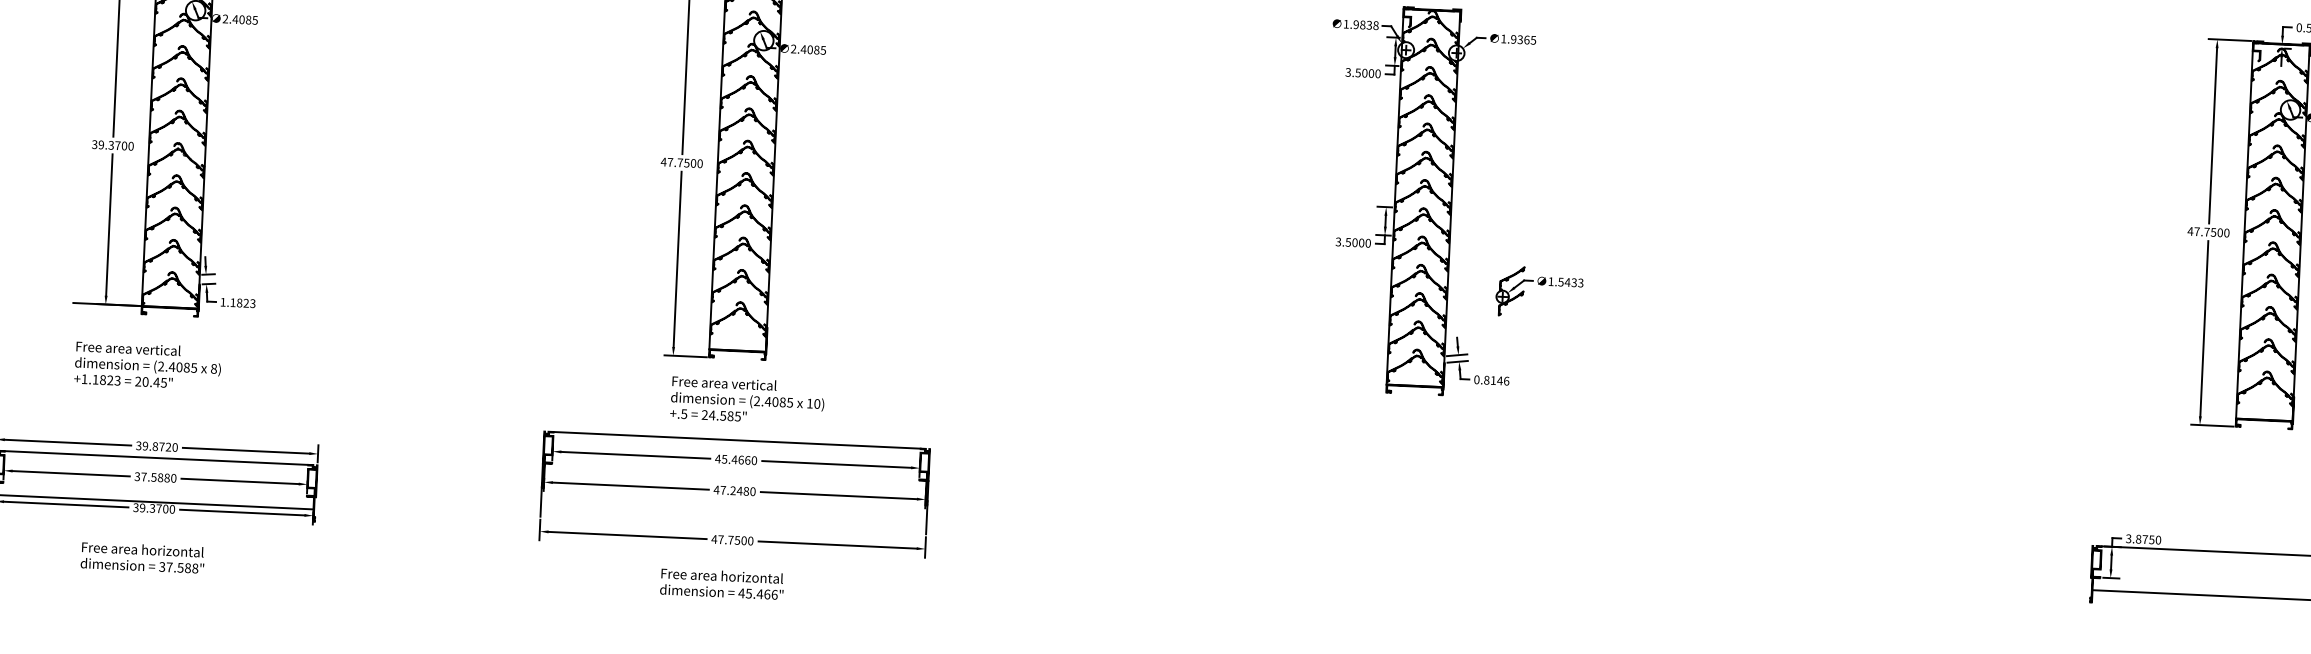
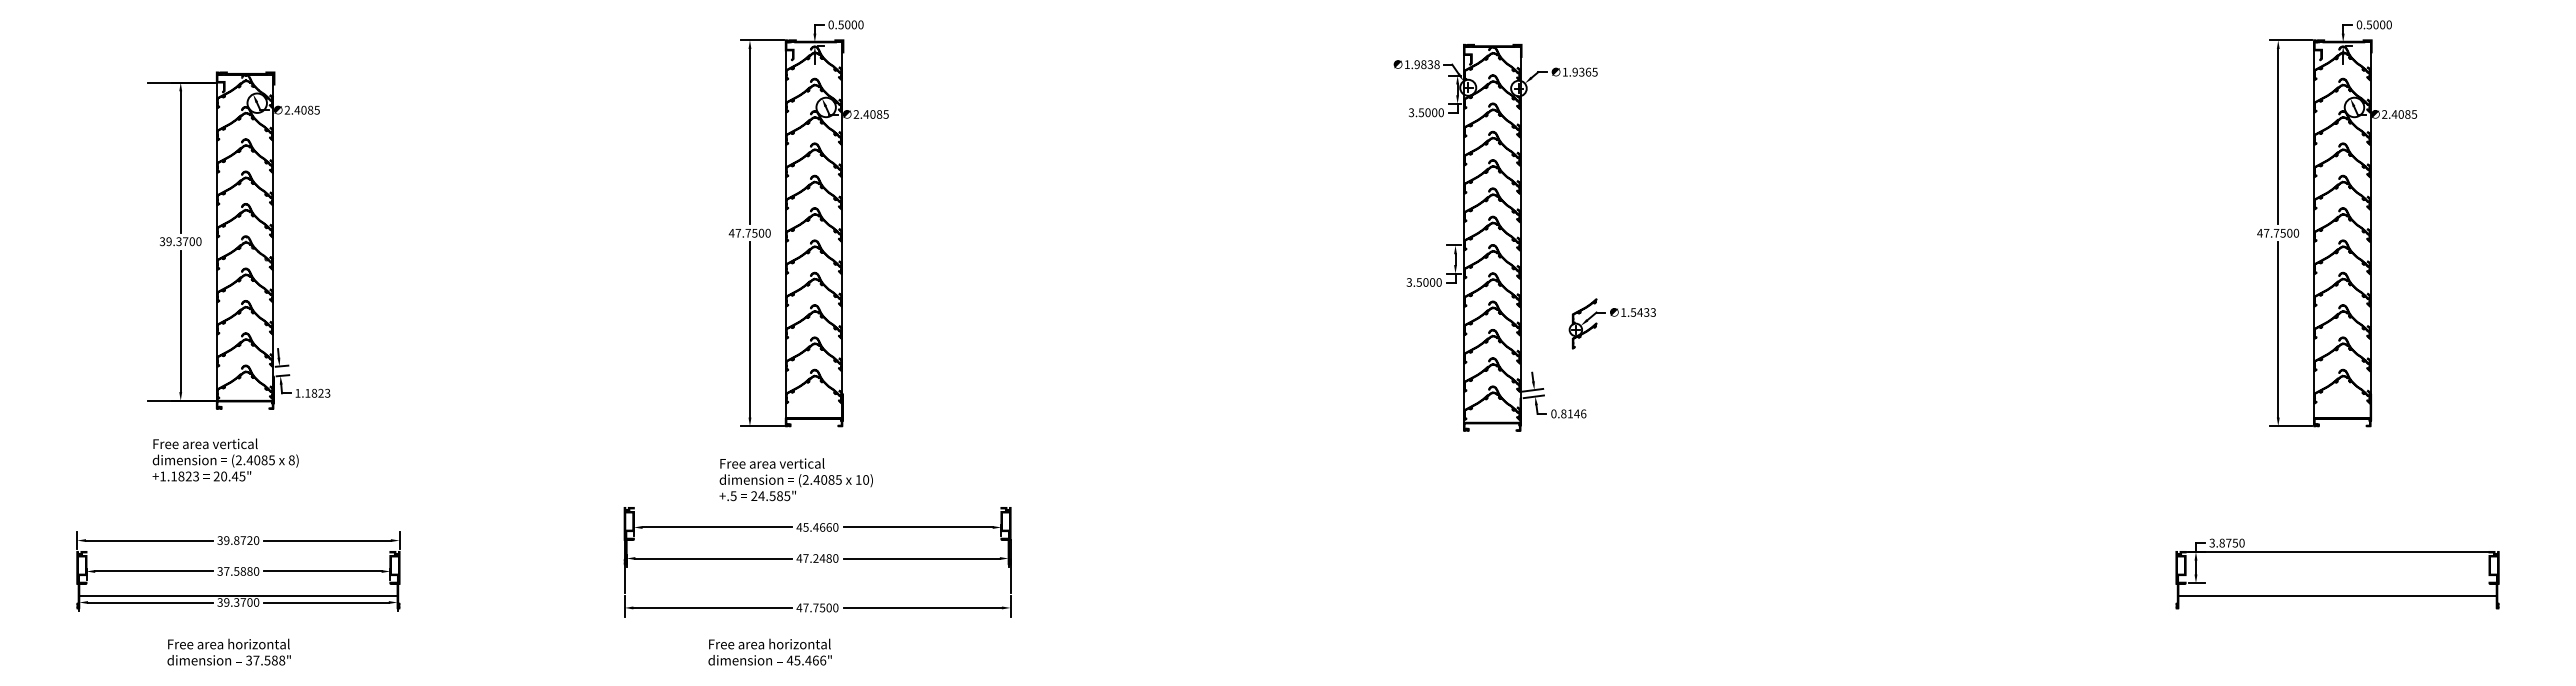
text: (746, 400) -> (795, 479), moved
line: (737, 439) -> (817, 507), removed
line: (156, 457) -> (238, 551), removed
text: (721, 583) -> (769, 651), moved

